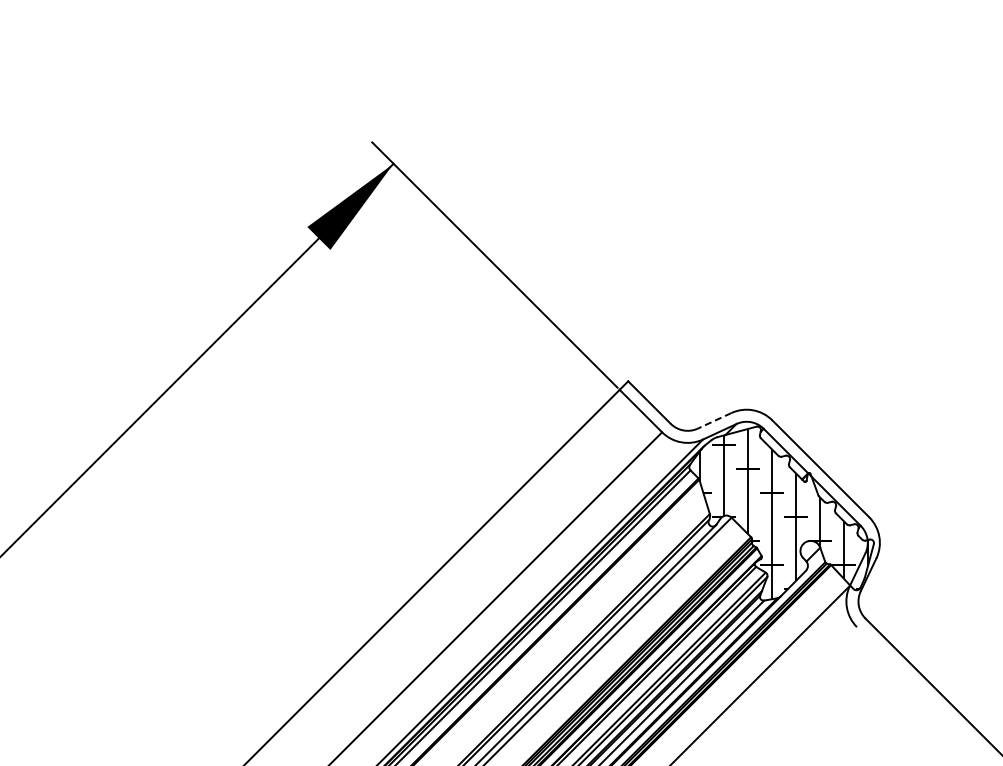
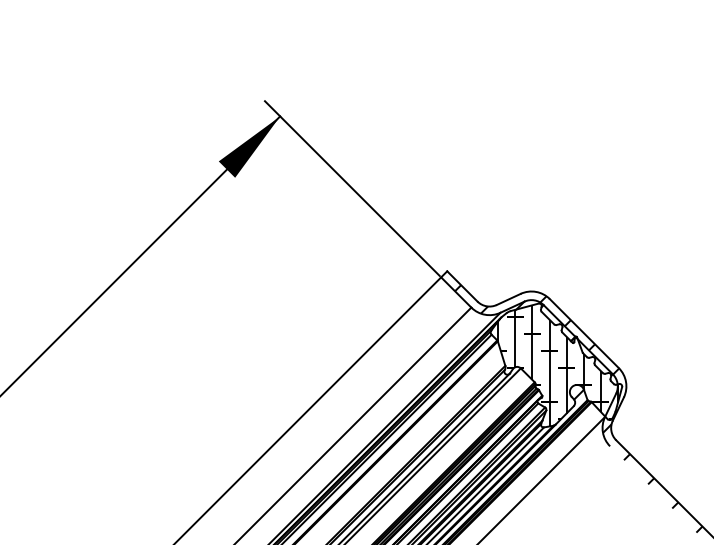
line: (714, 421) -> (508, 299), dashed -> solid
hatch: (812, 574) -> (578, 408), added

